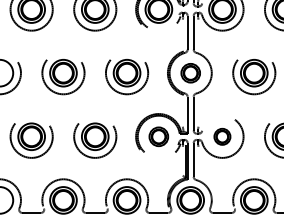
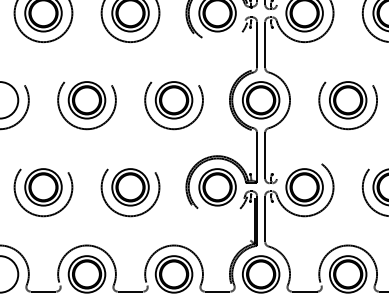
part: (190, 73) -> (261, 100), size x1.43
part: (158, 136) -> (217, 187), size x1.43
part: (222, 136) -> (304, 187), size x1.67

